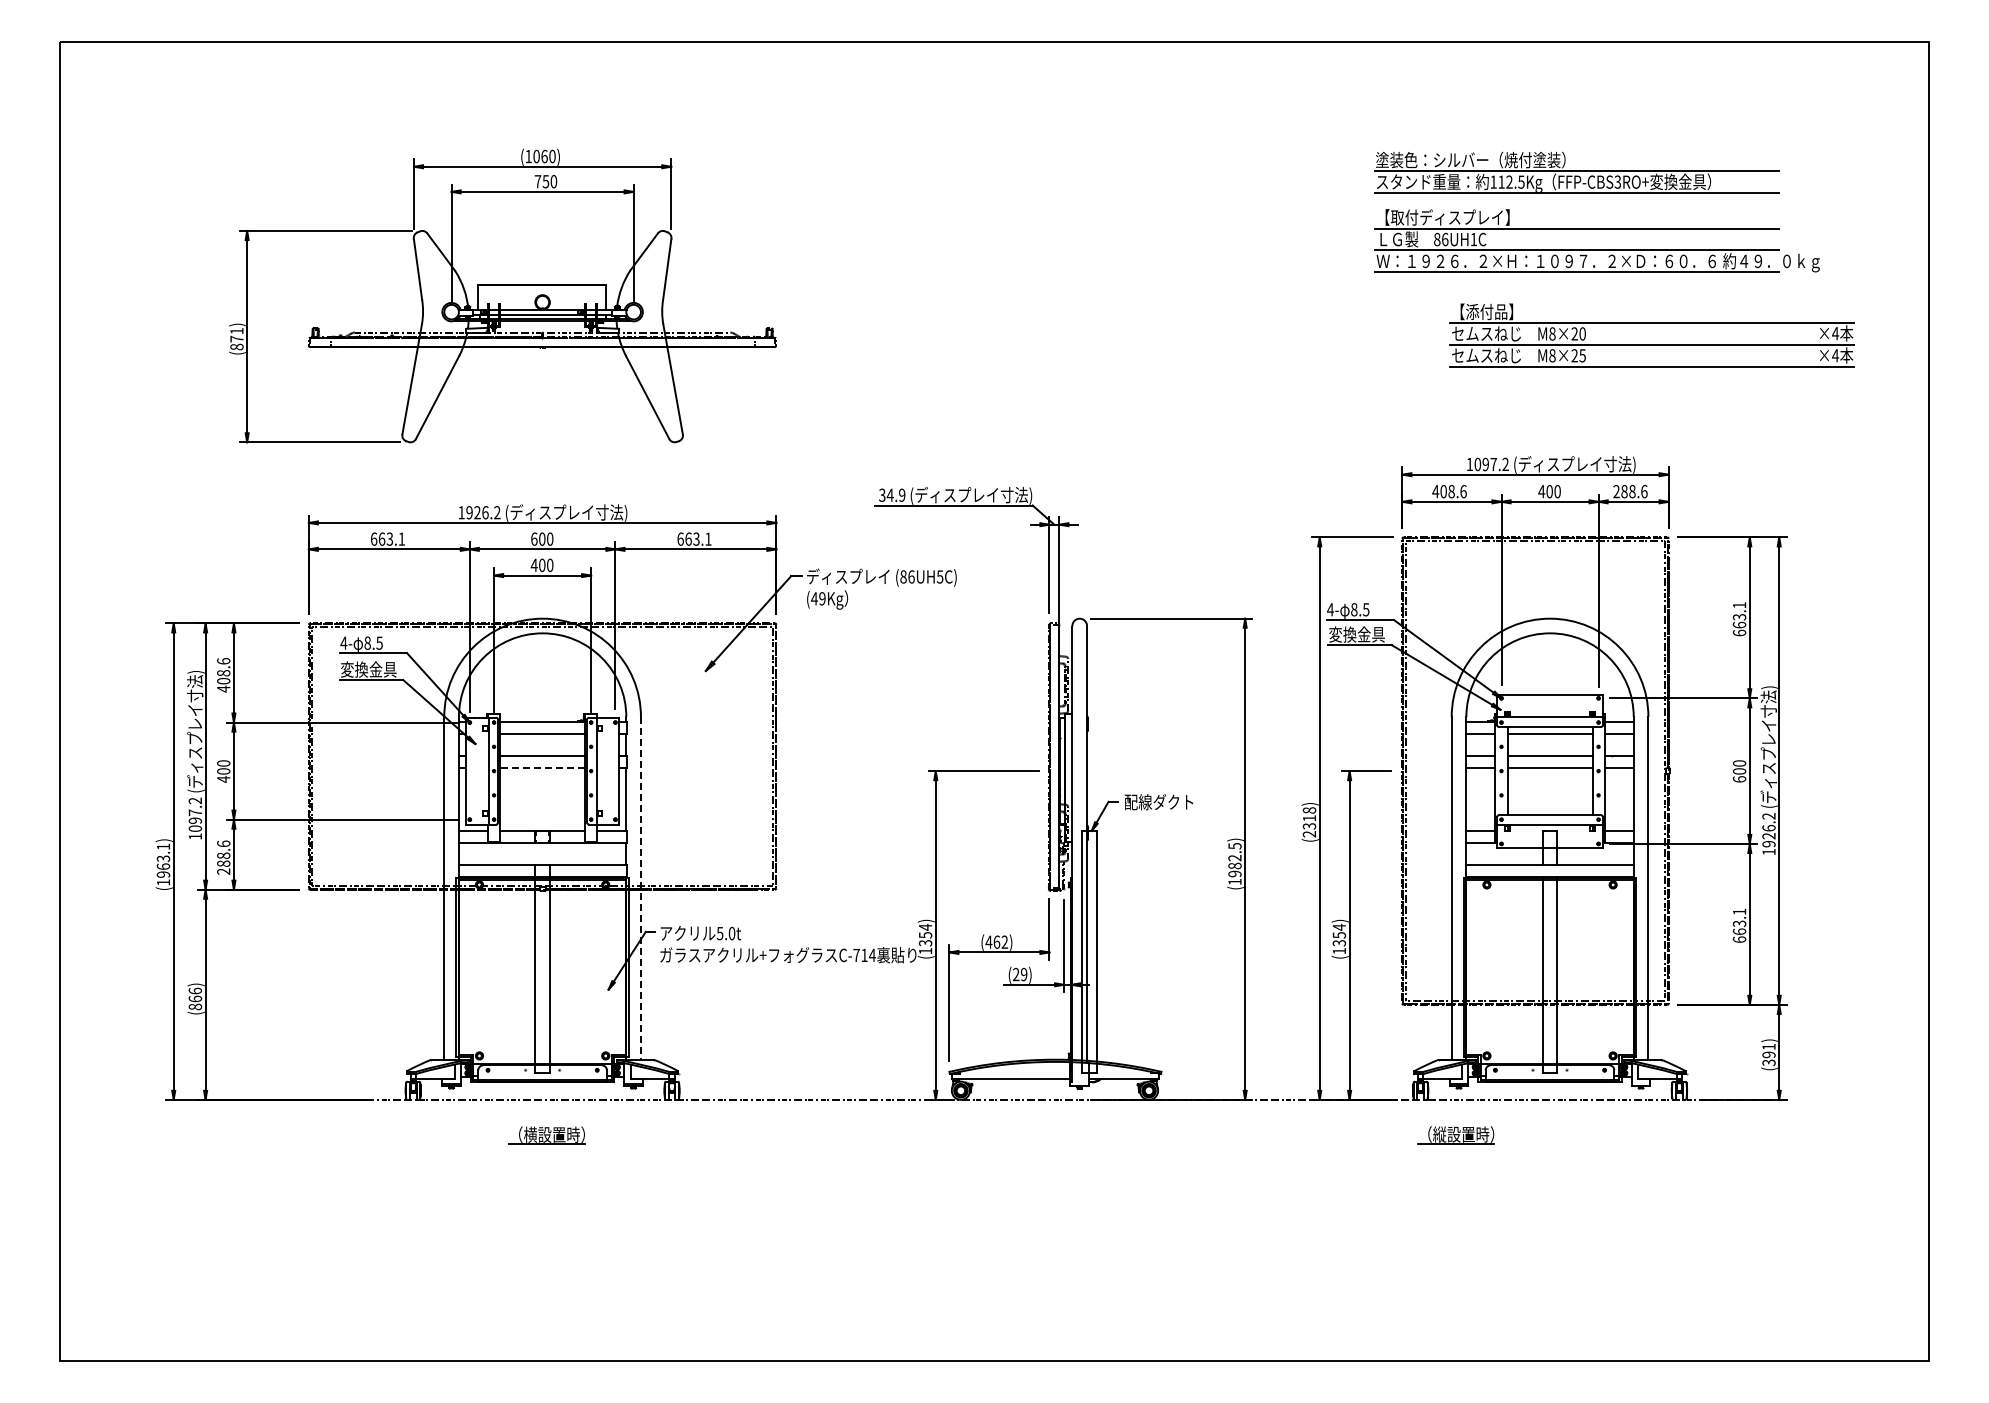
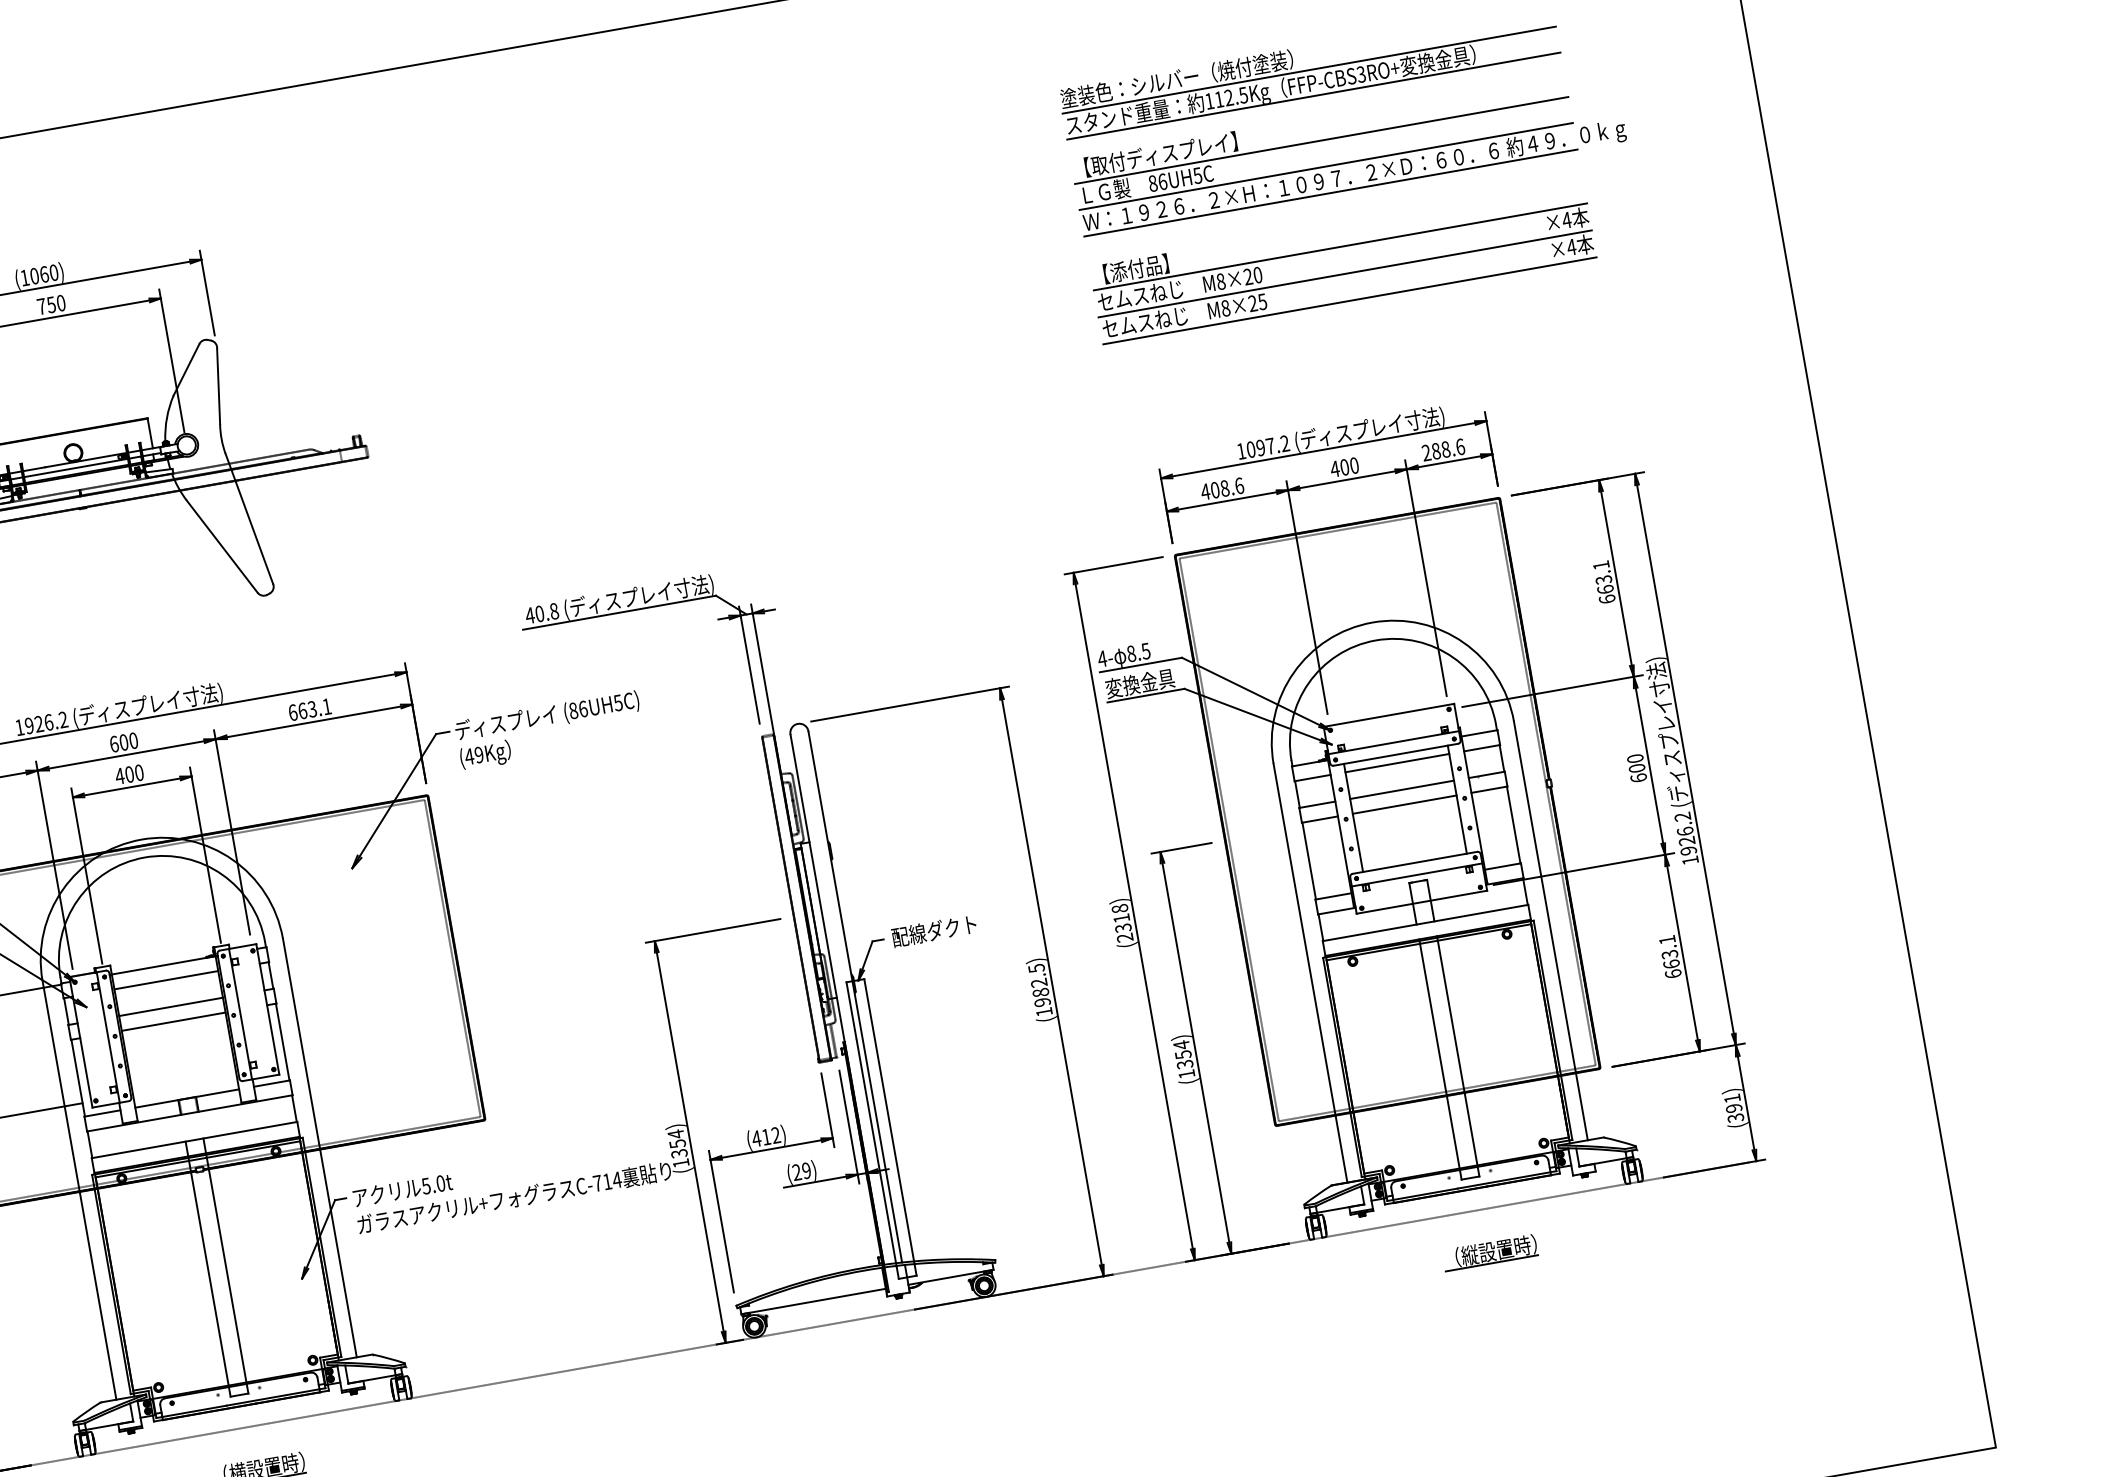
text: (1473, 239) -> (1197, 175), 86UH1C -> 86UH5C
part: (1651, 344) -> (1344, 273), moved
text: (891, 494) -> (541, 612), 34.9 -> 40.8
line: (542, 767) -> (173, 1021), dashed -> solid
line: (641, 888) -> (320, 1148), dashed -> solid
text: (996, 941) -> (765, 1136), (462) -> (412)
part: (1455, 1135) -> (1489, 1253), moved

